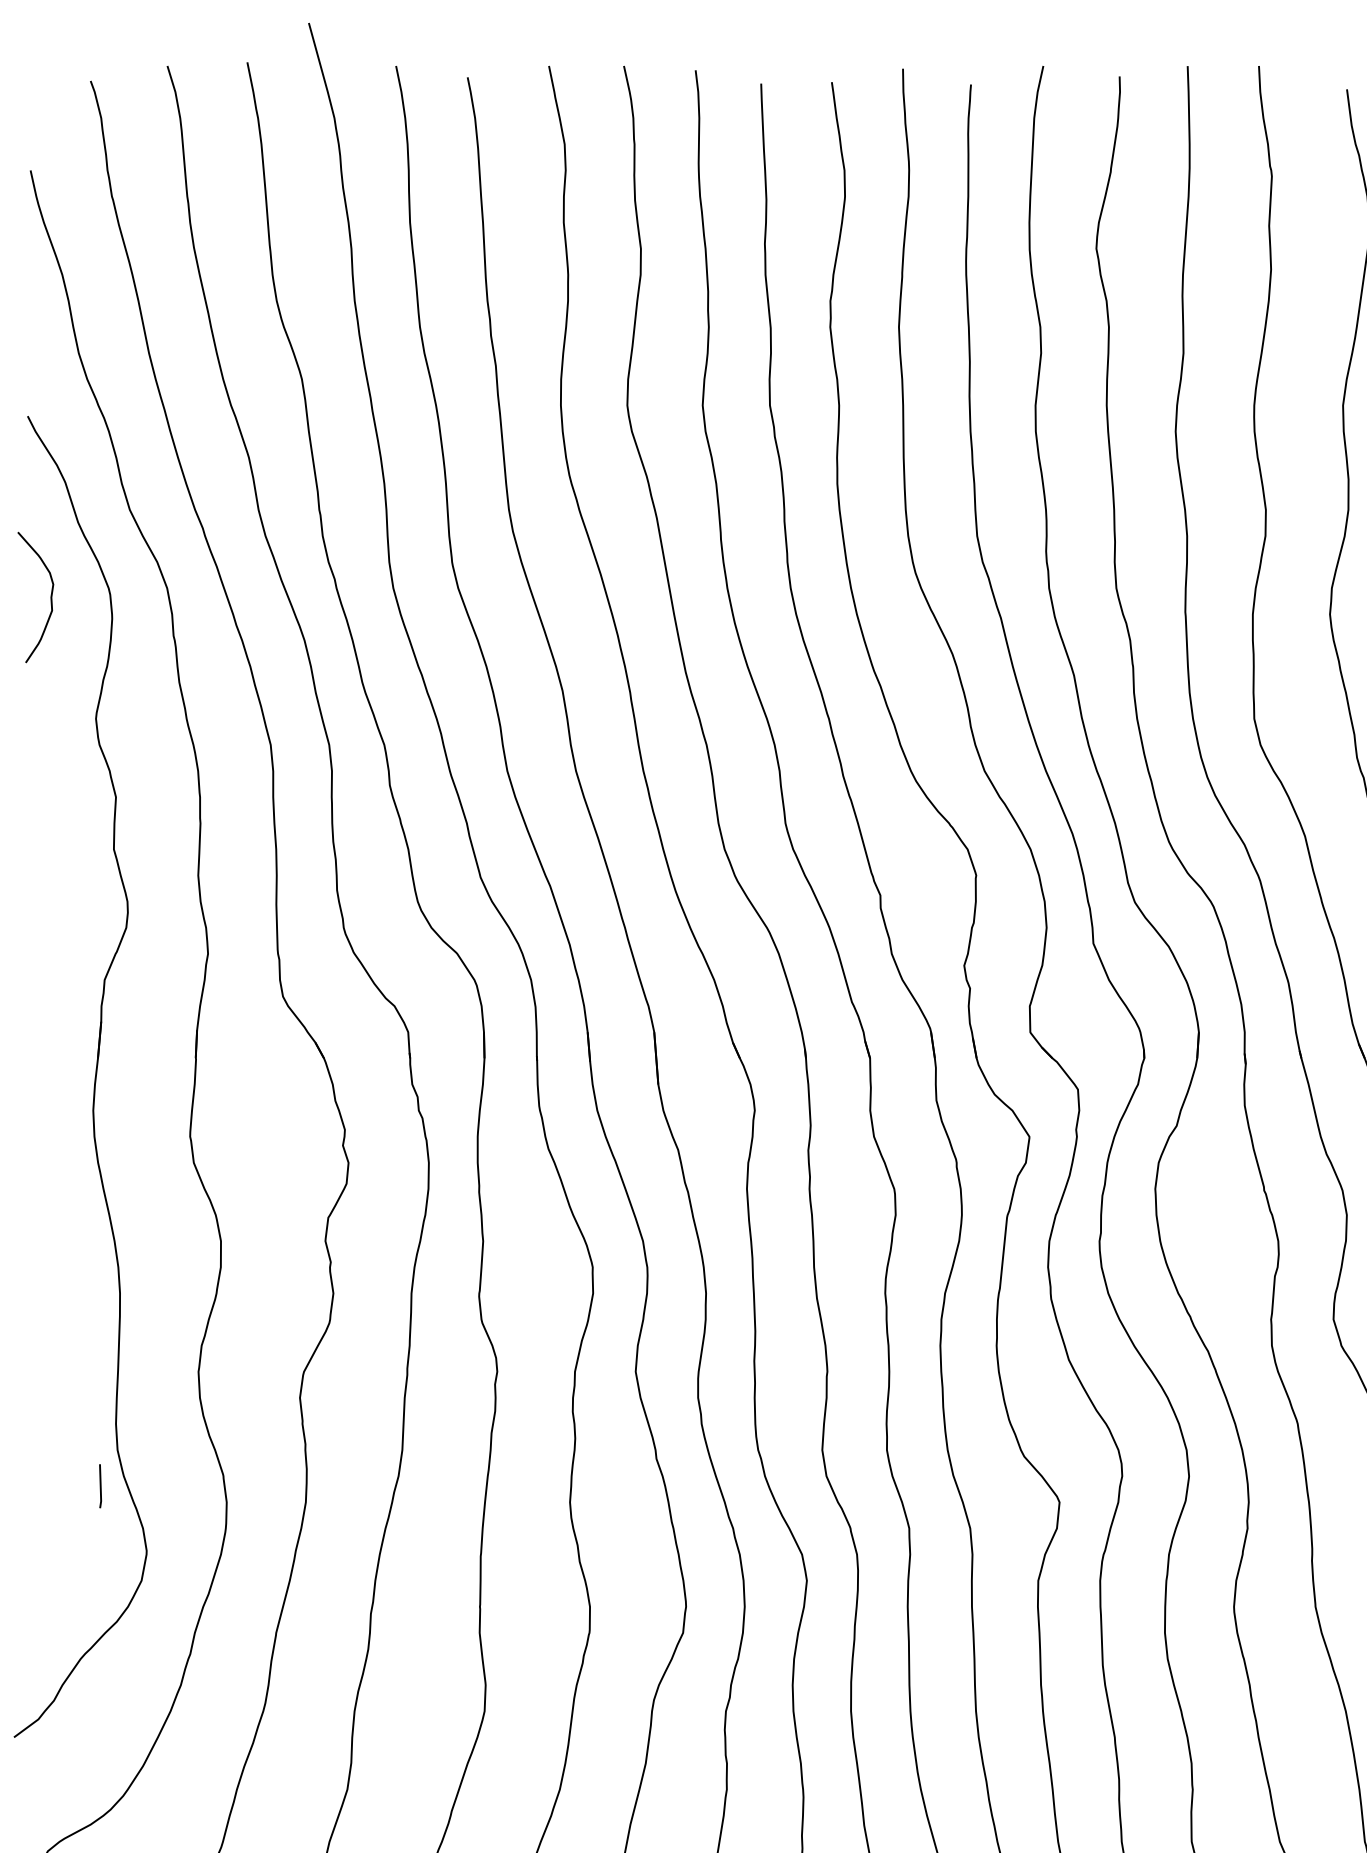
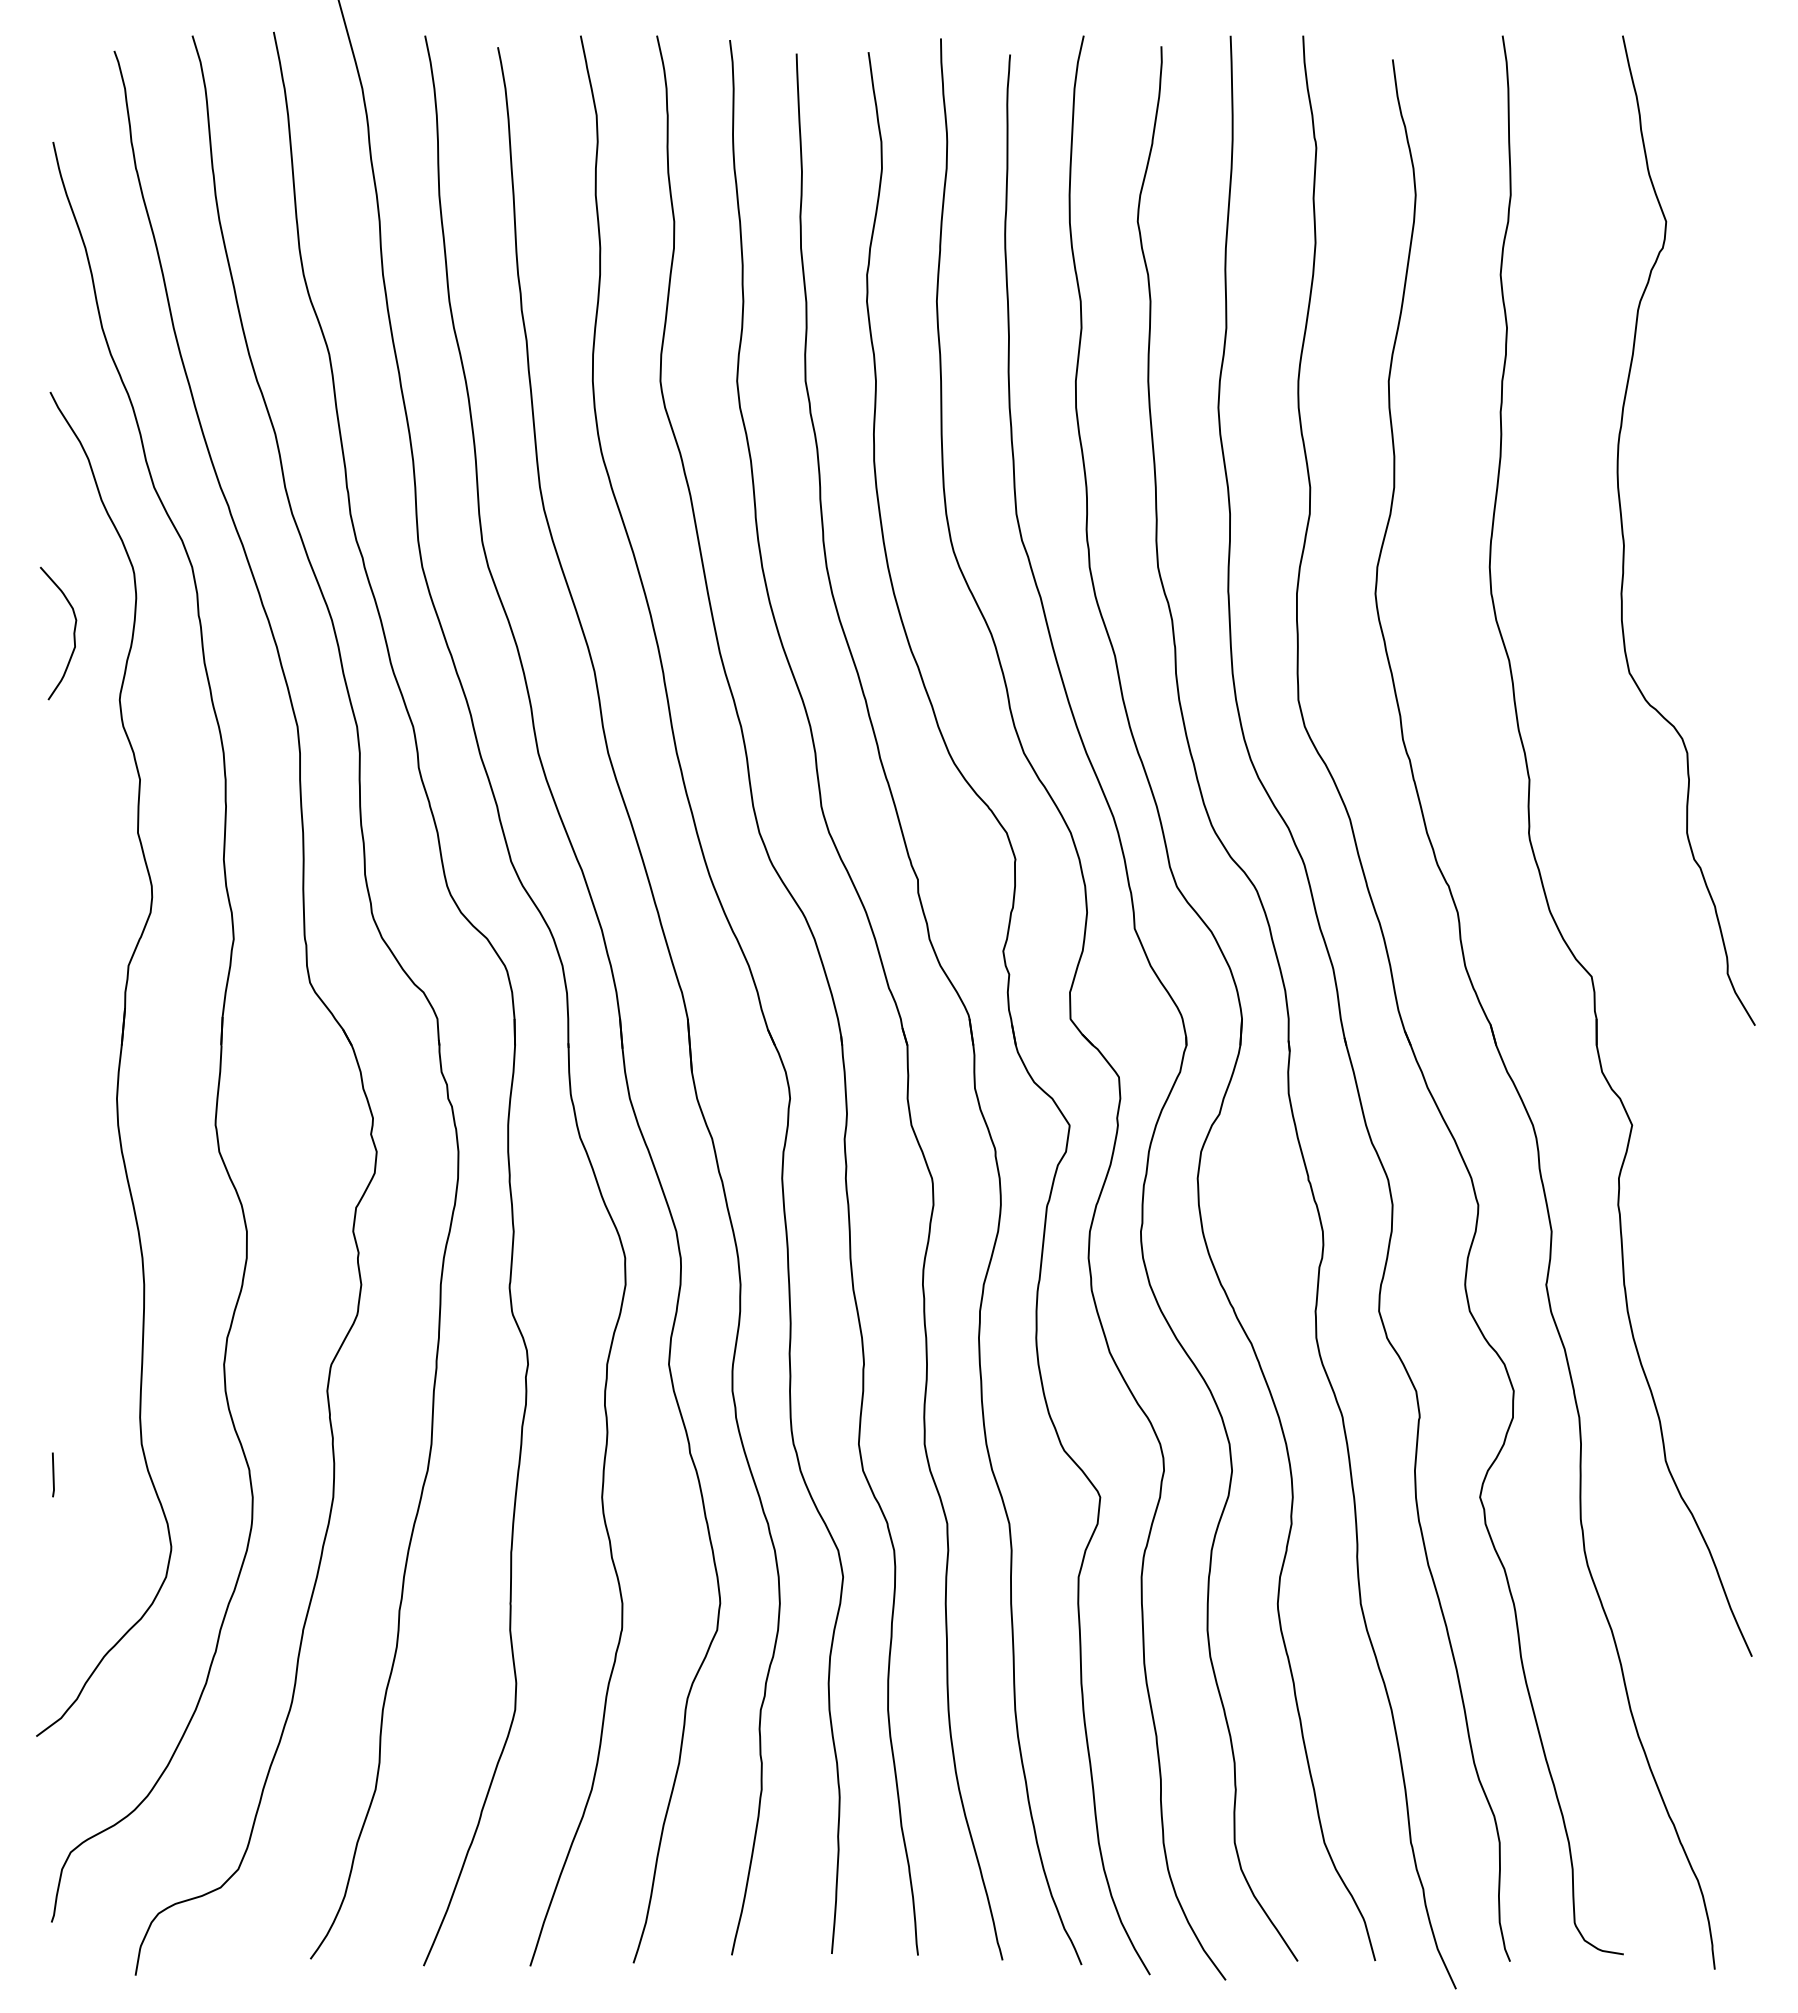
curve: (50, 597) -> (73, 633), moved
line: (100, 1485) -> (53, 1474), moved

